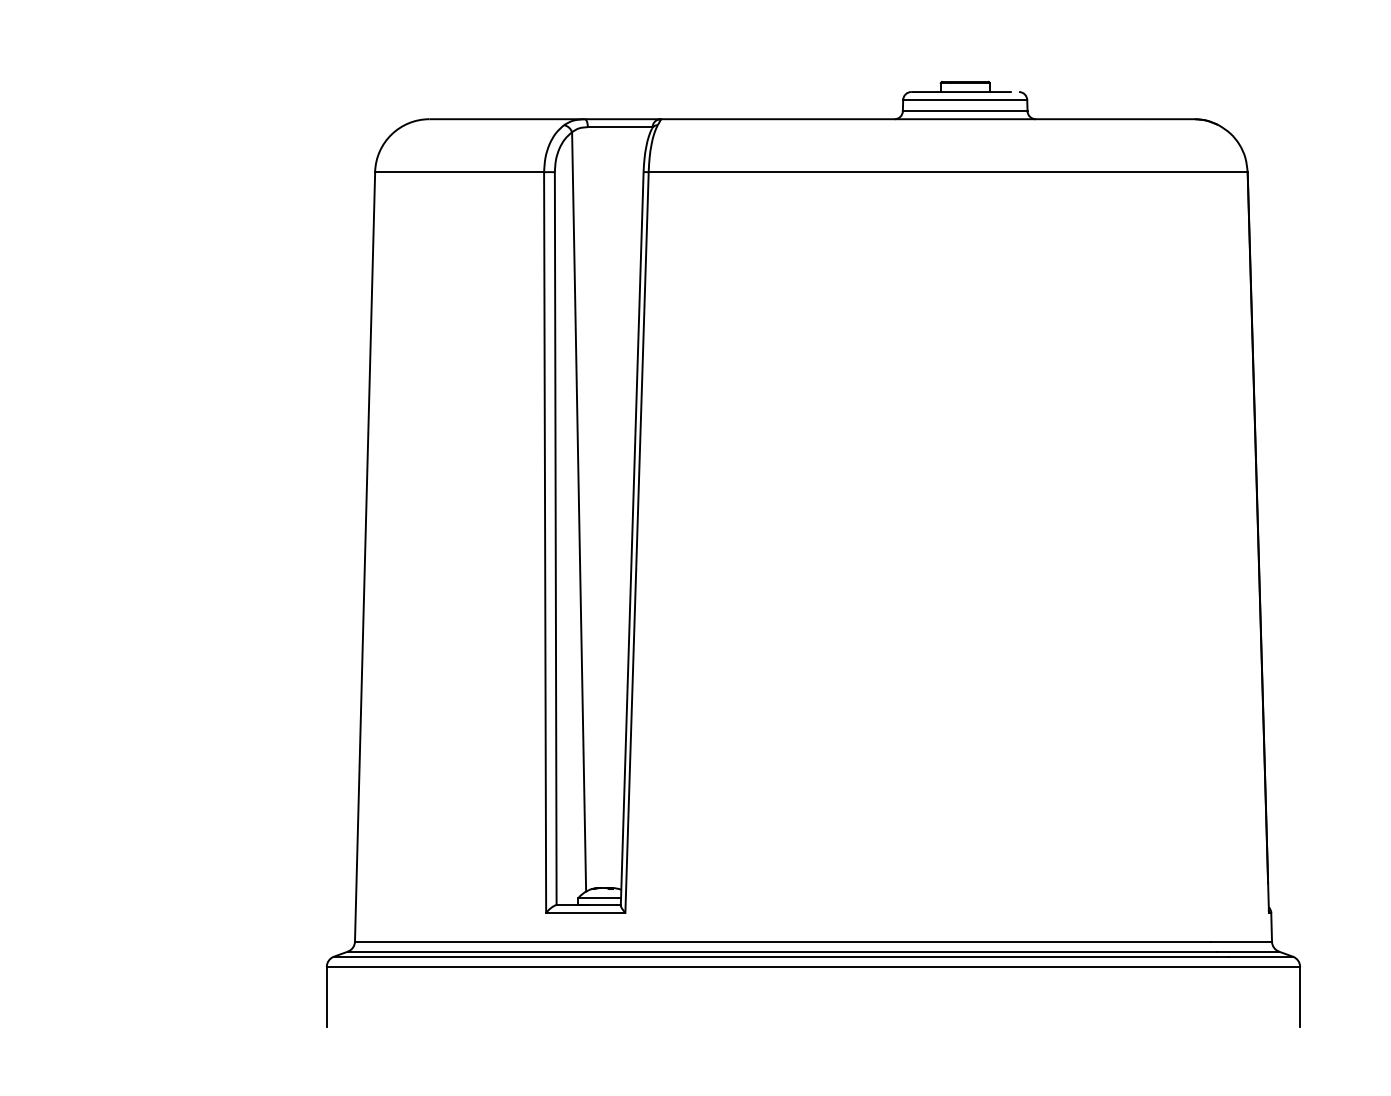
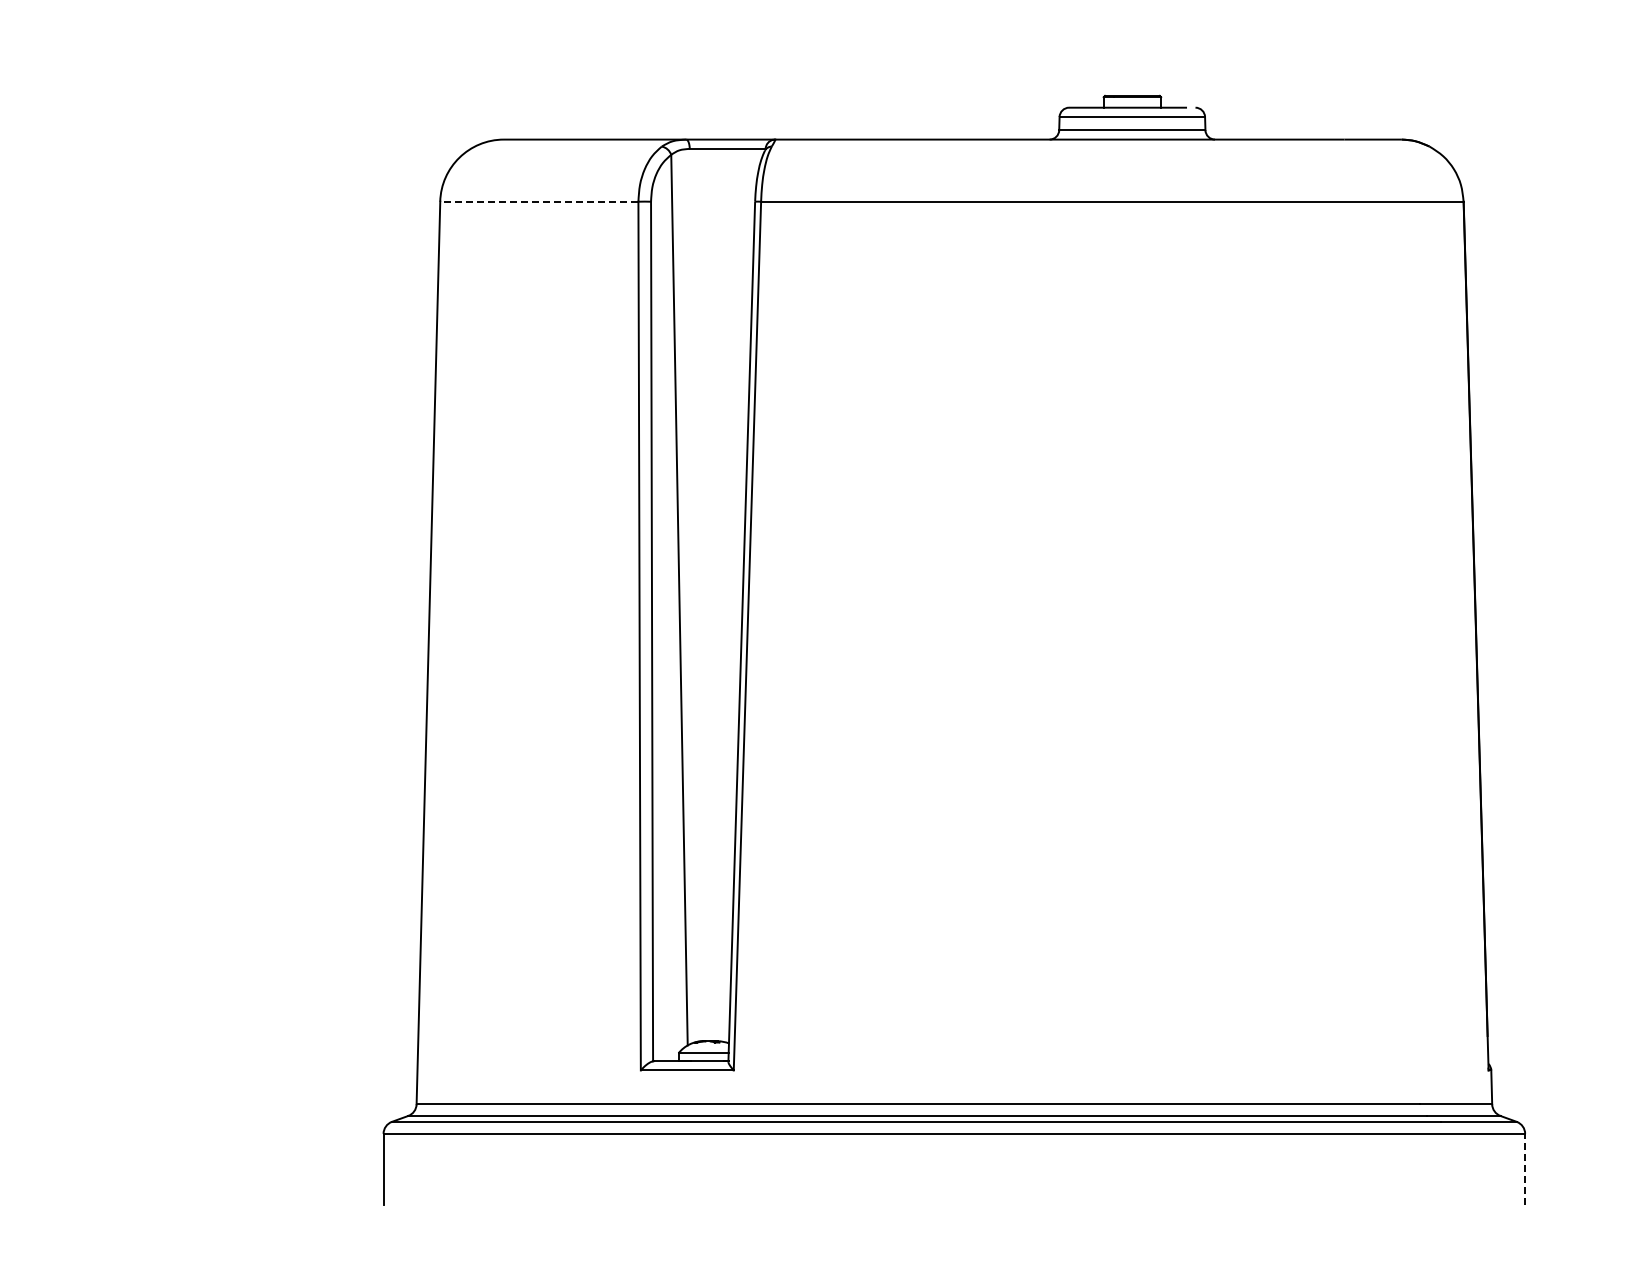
line: (458, 172) -> (538, 201), solid -> dashed
line: (1300, 996) -> (1525, 1168), solid -> dashed

